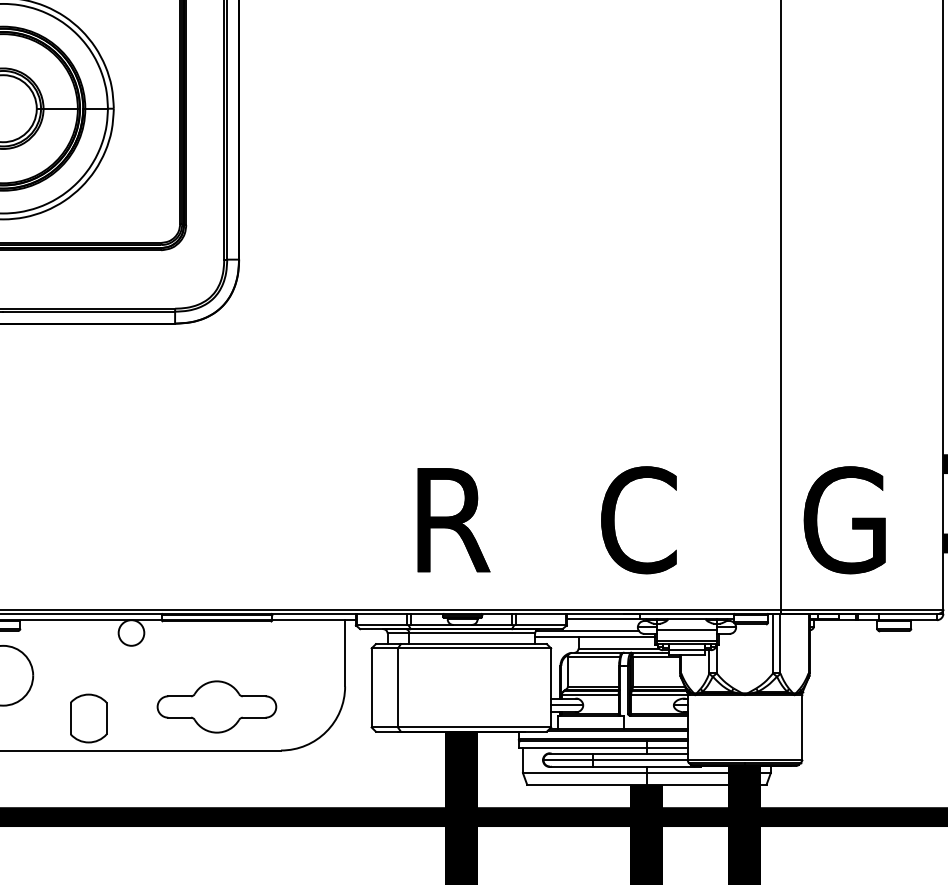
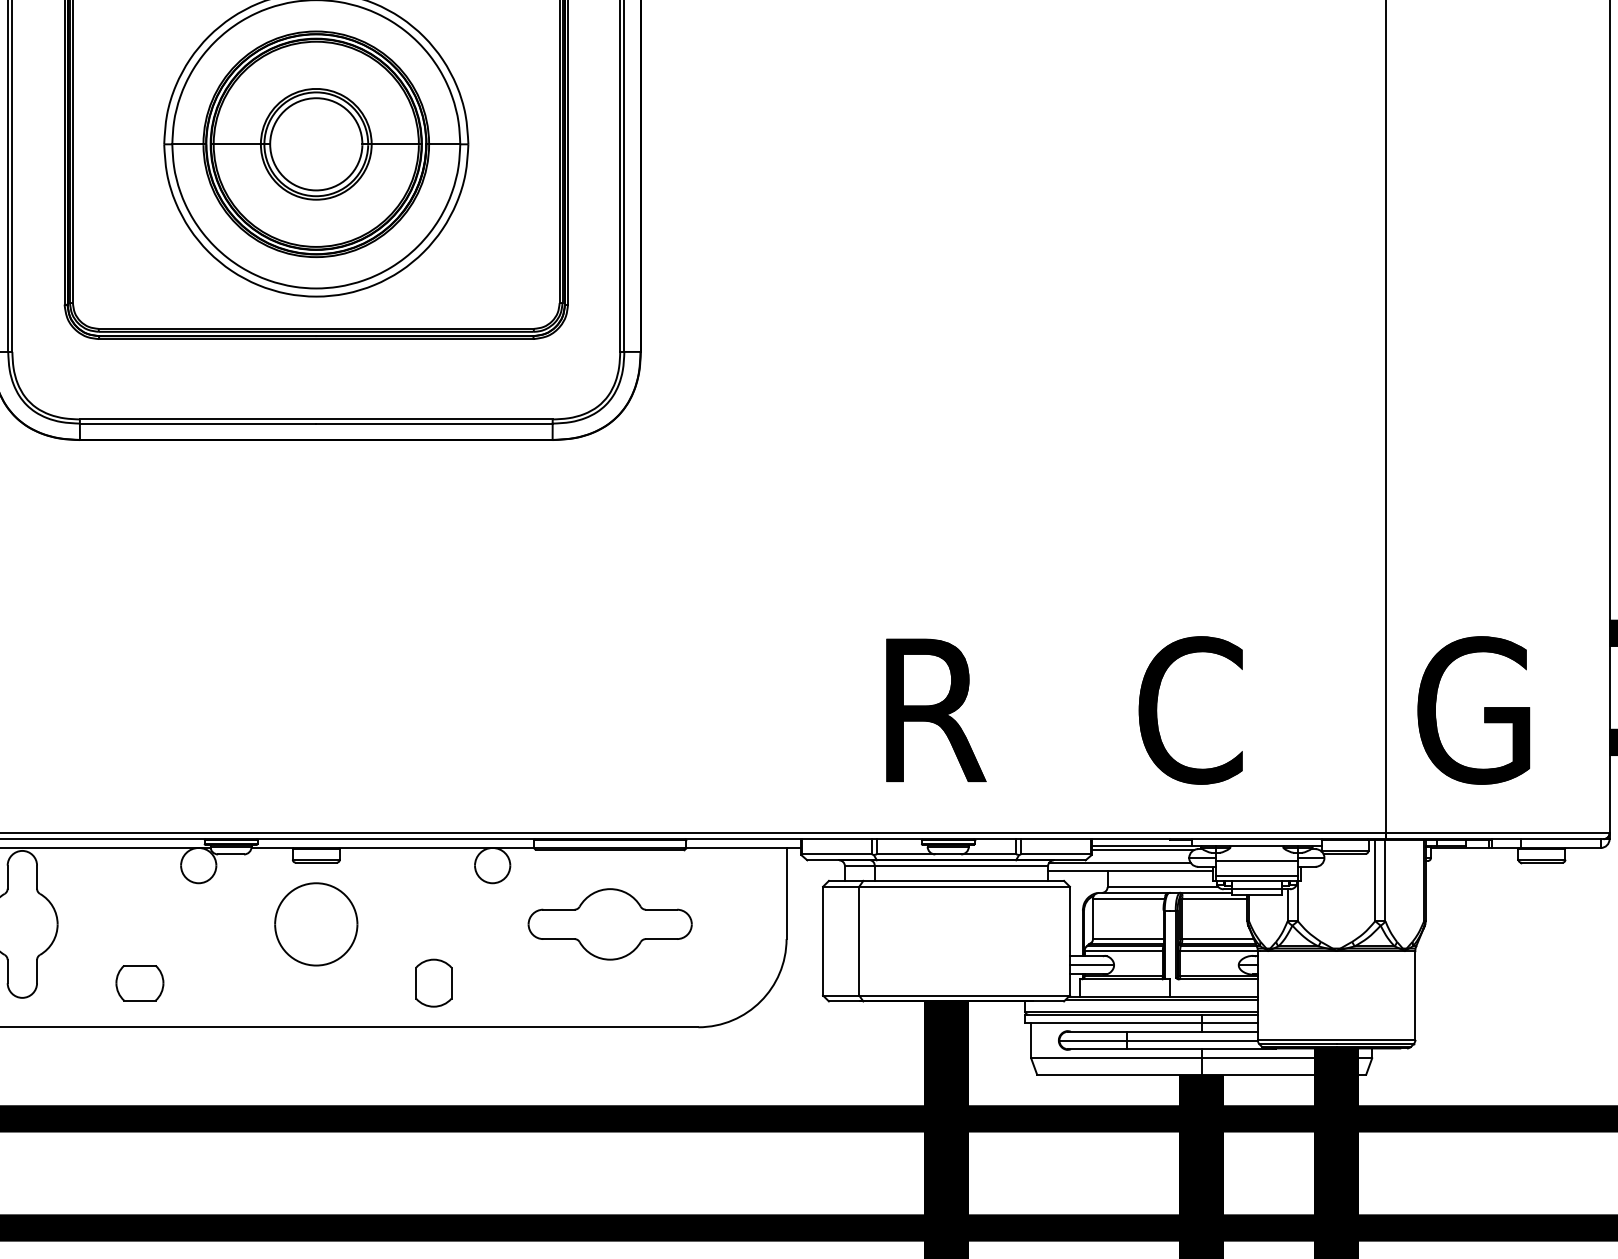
line: (603, 622) -> (1142, 850), added
part: (216, 707) -> (609, 924), moved
part: (88, 717) -> (433, 982), size x0.71

